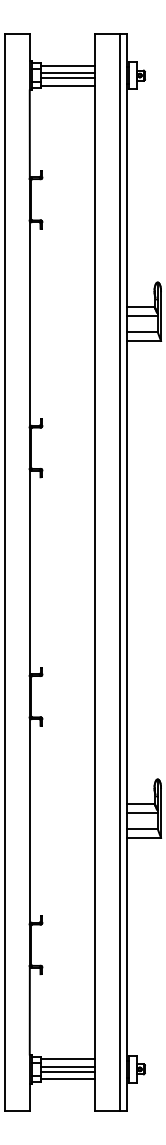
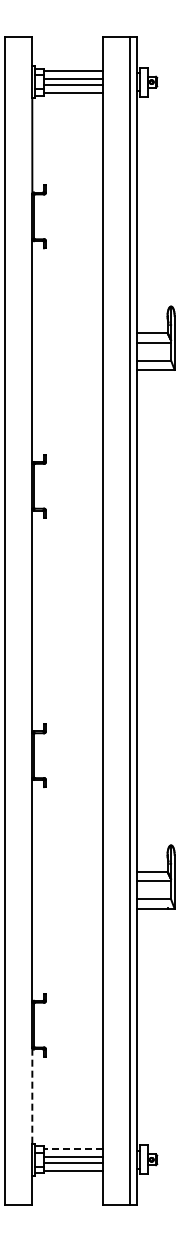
line: (29, 1010) -> (32, 1095), solid -> dashed
line: (67, 1059) -> (73, 1149), solid -> dashed

